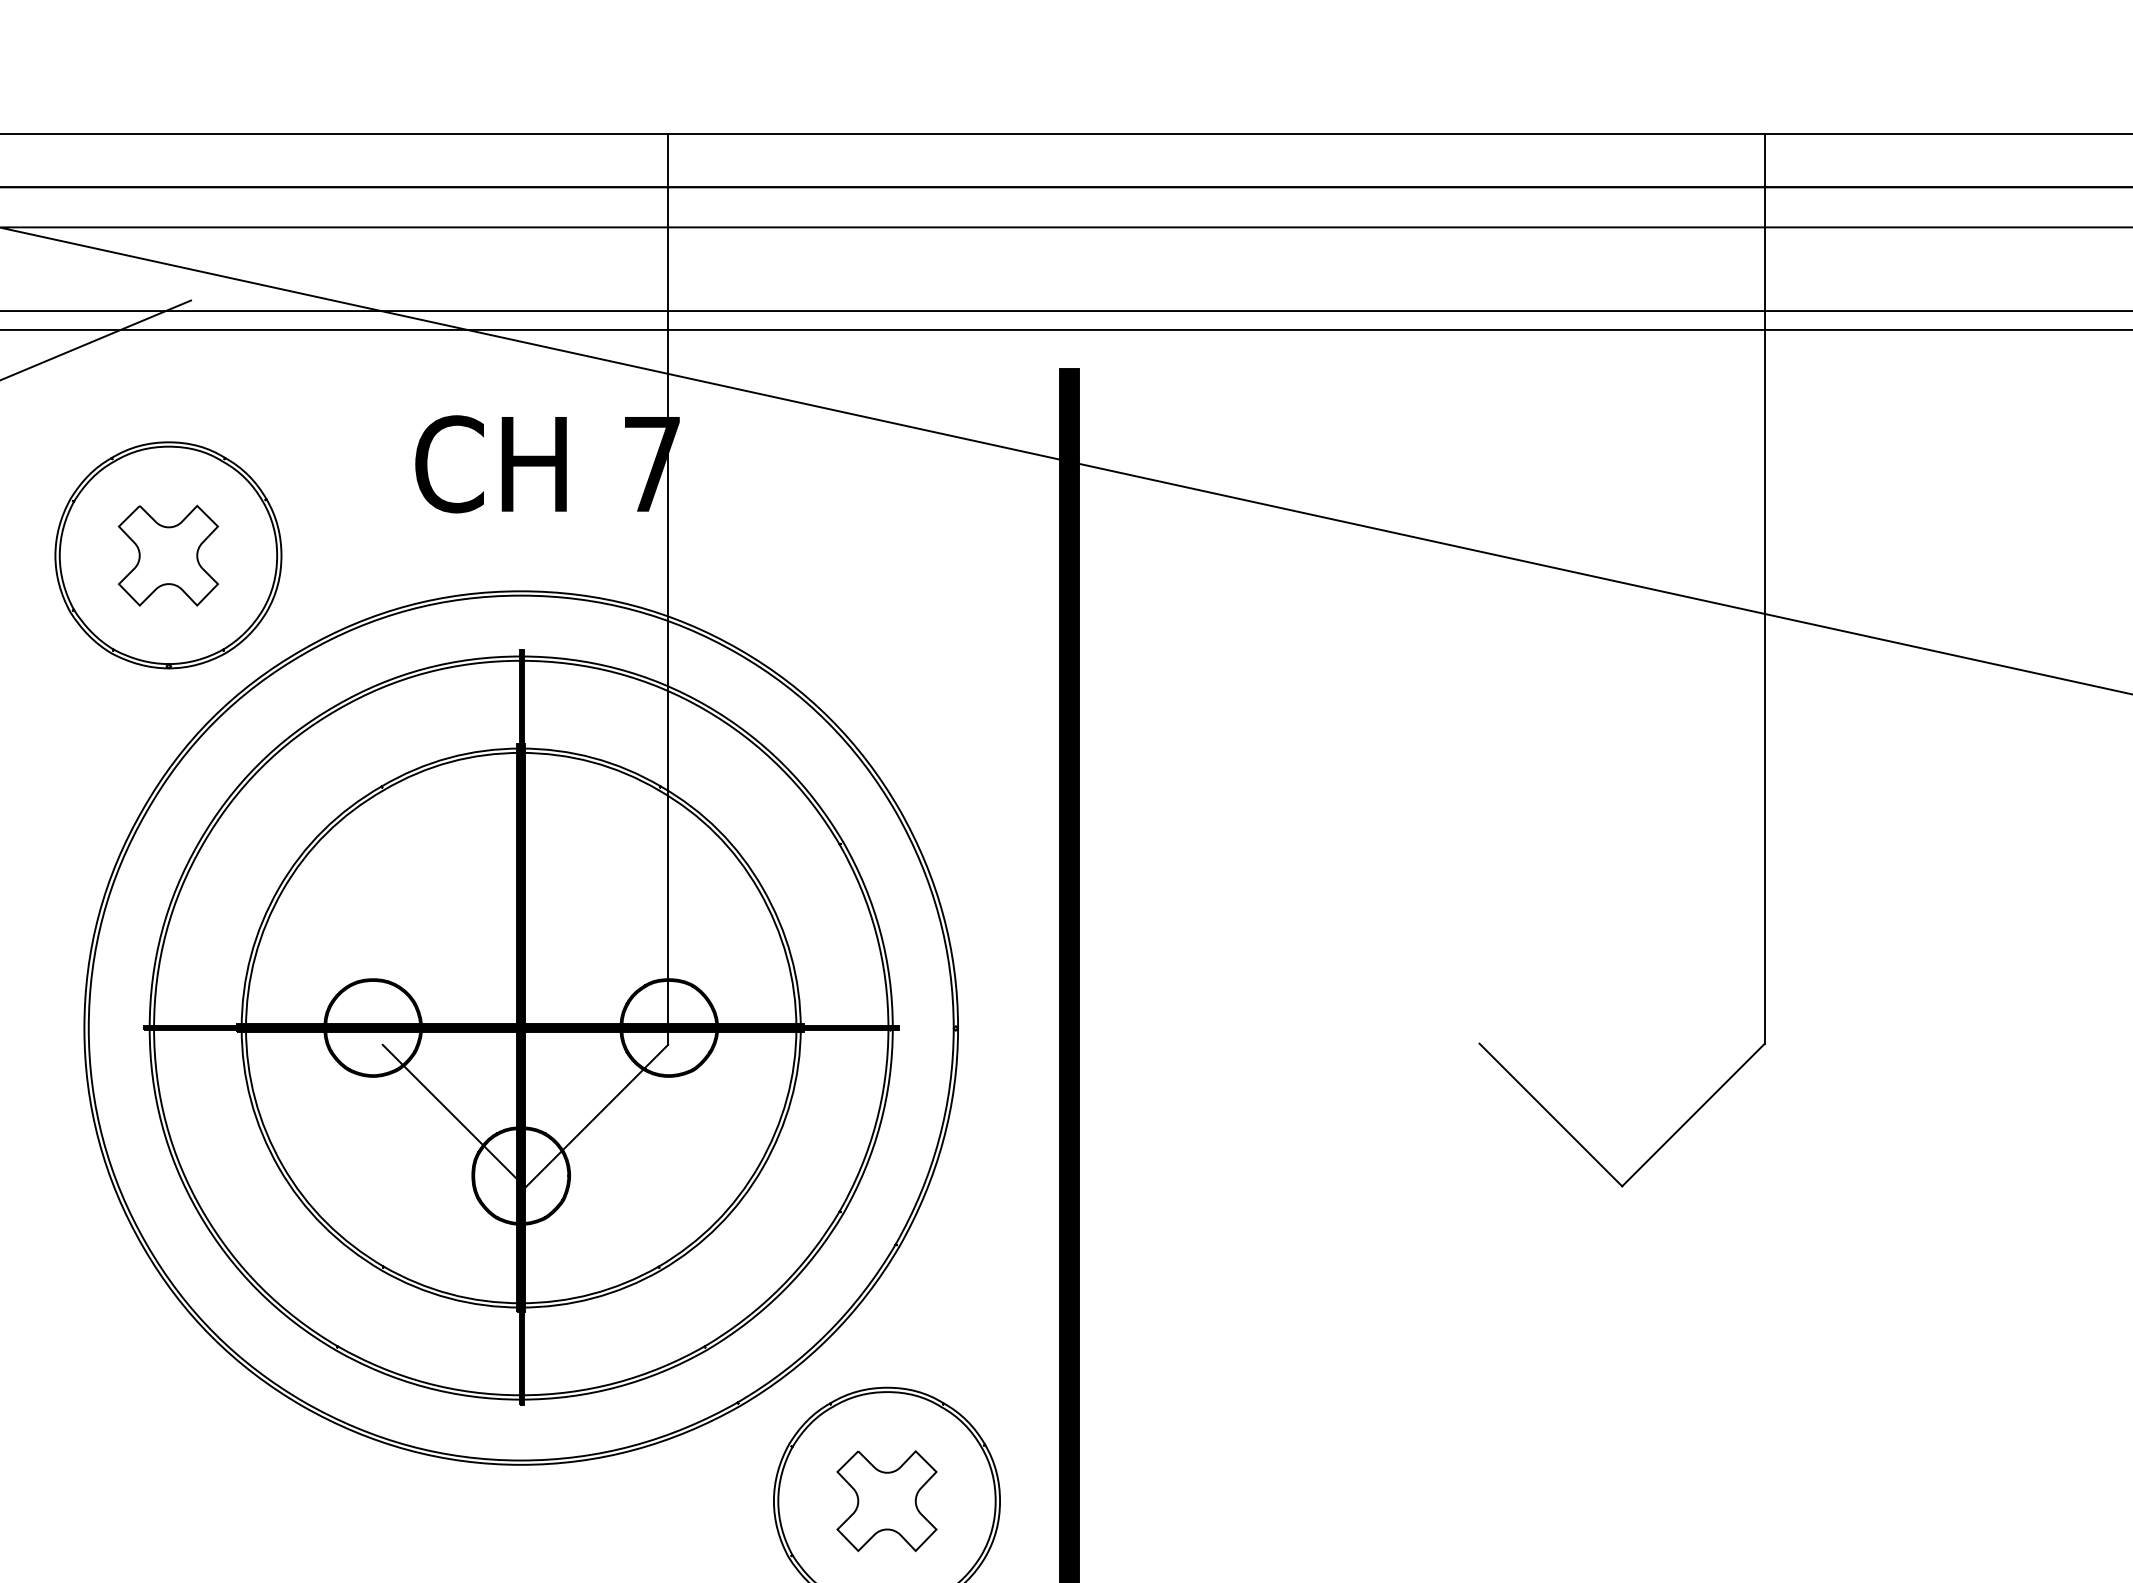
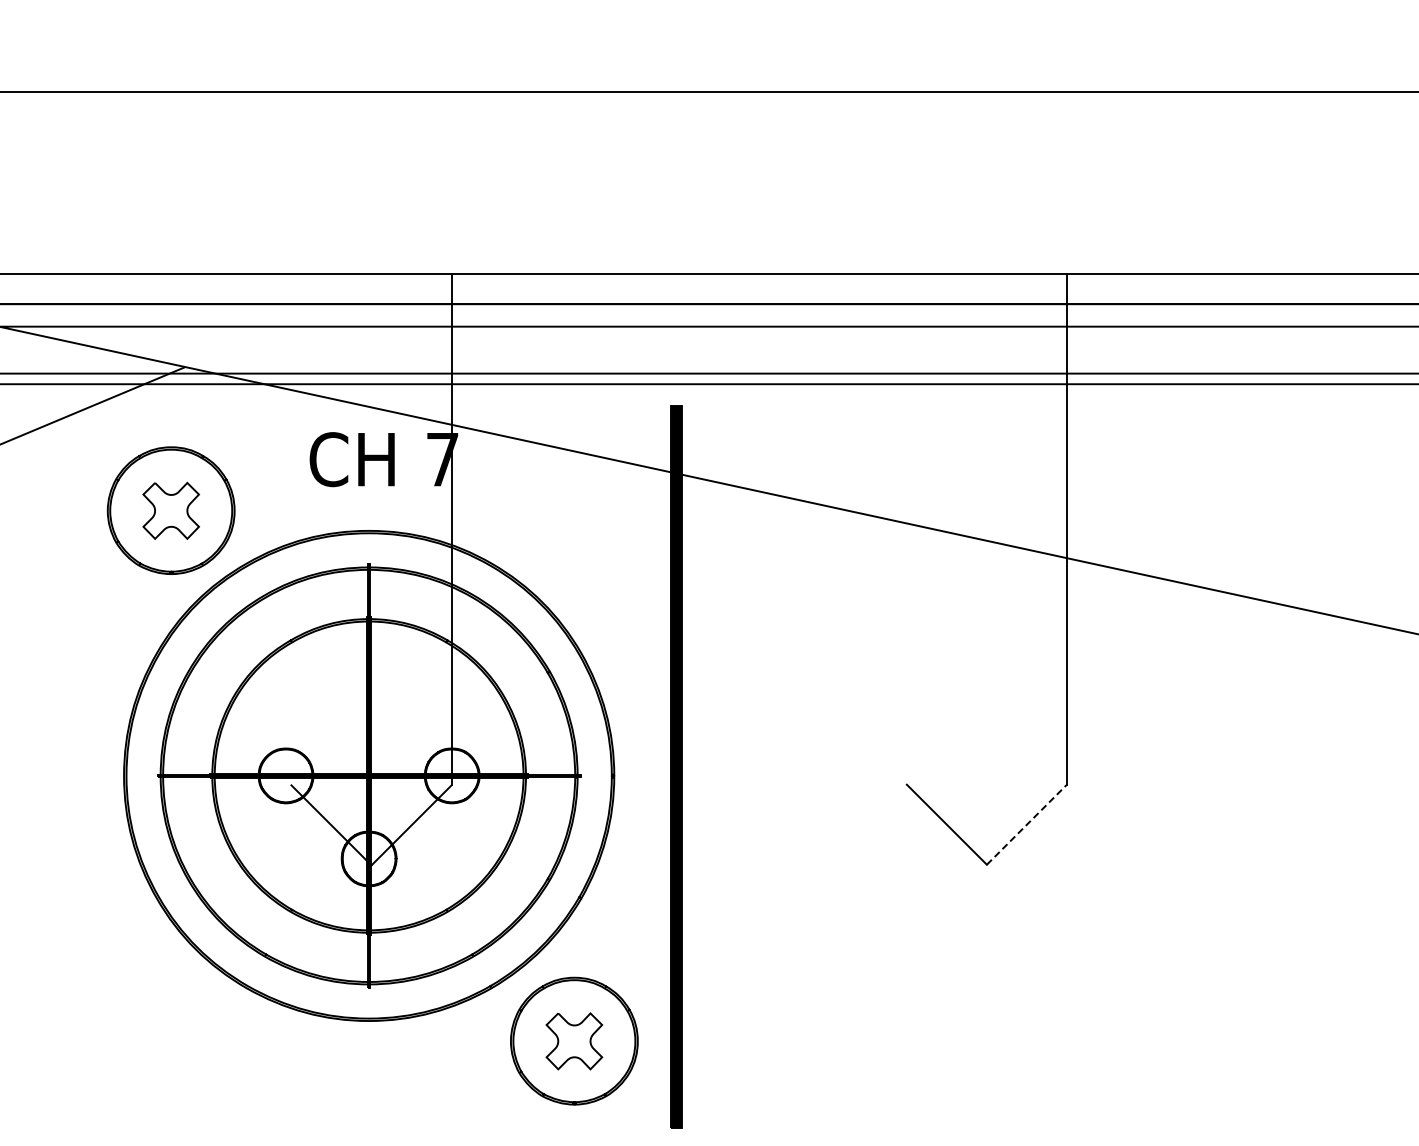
line: (1692, 1114) -> (1026, 824), solid -> dashed

